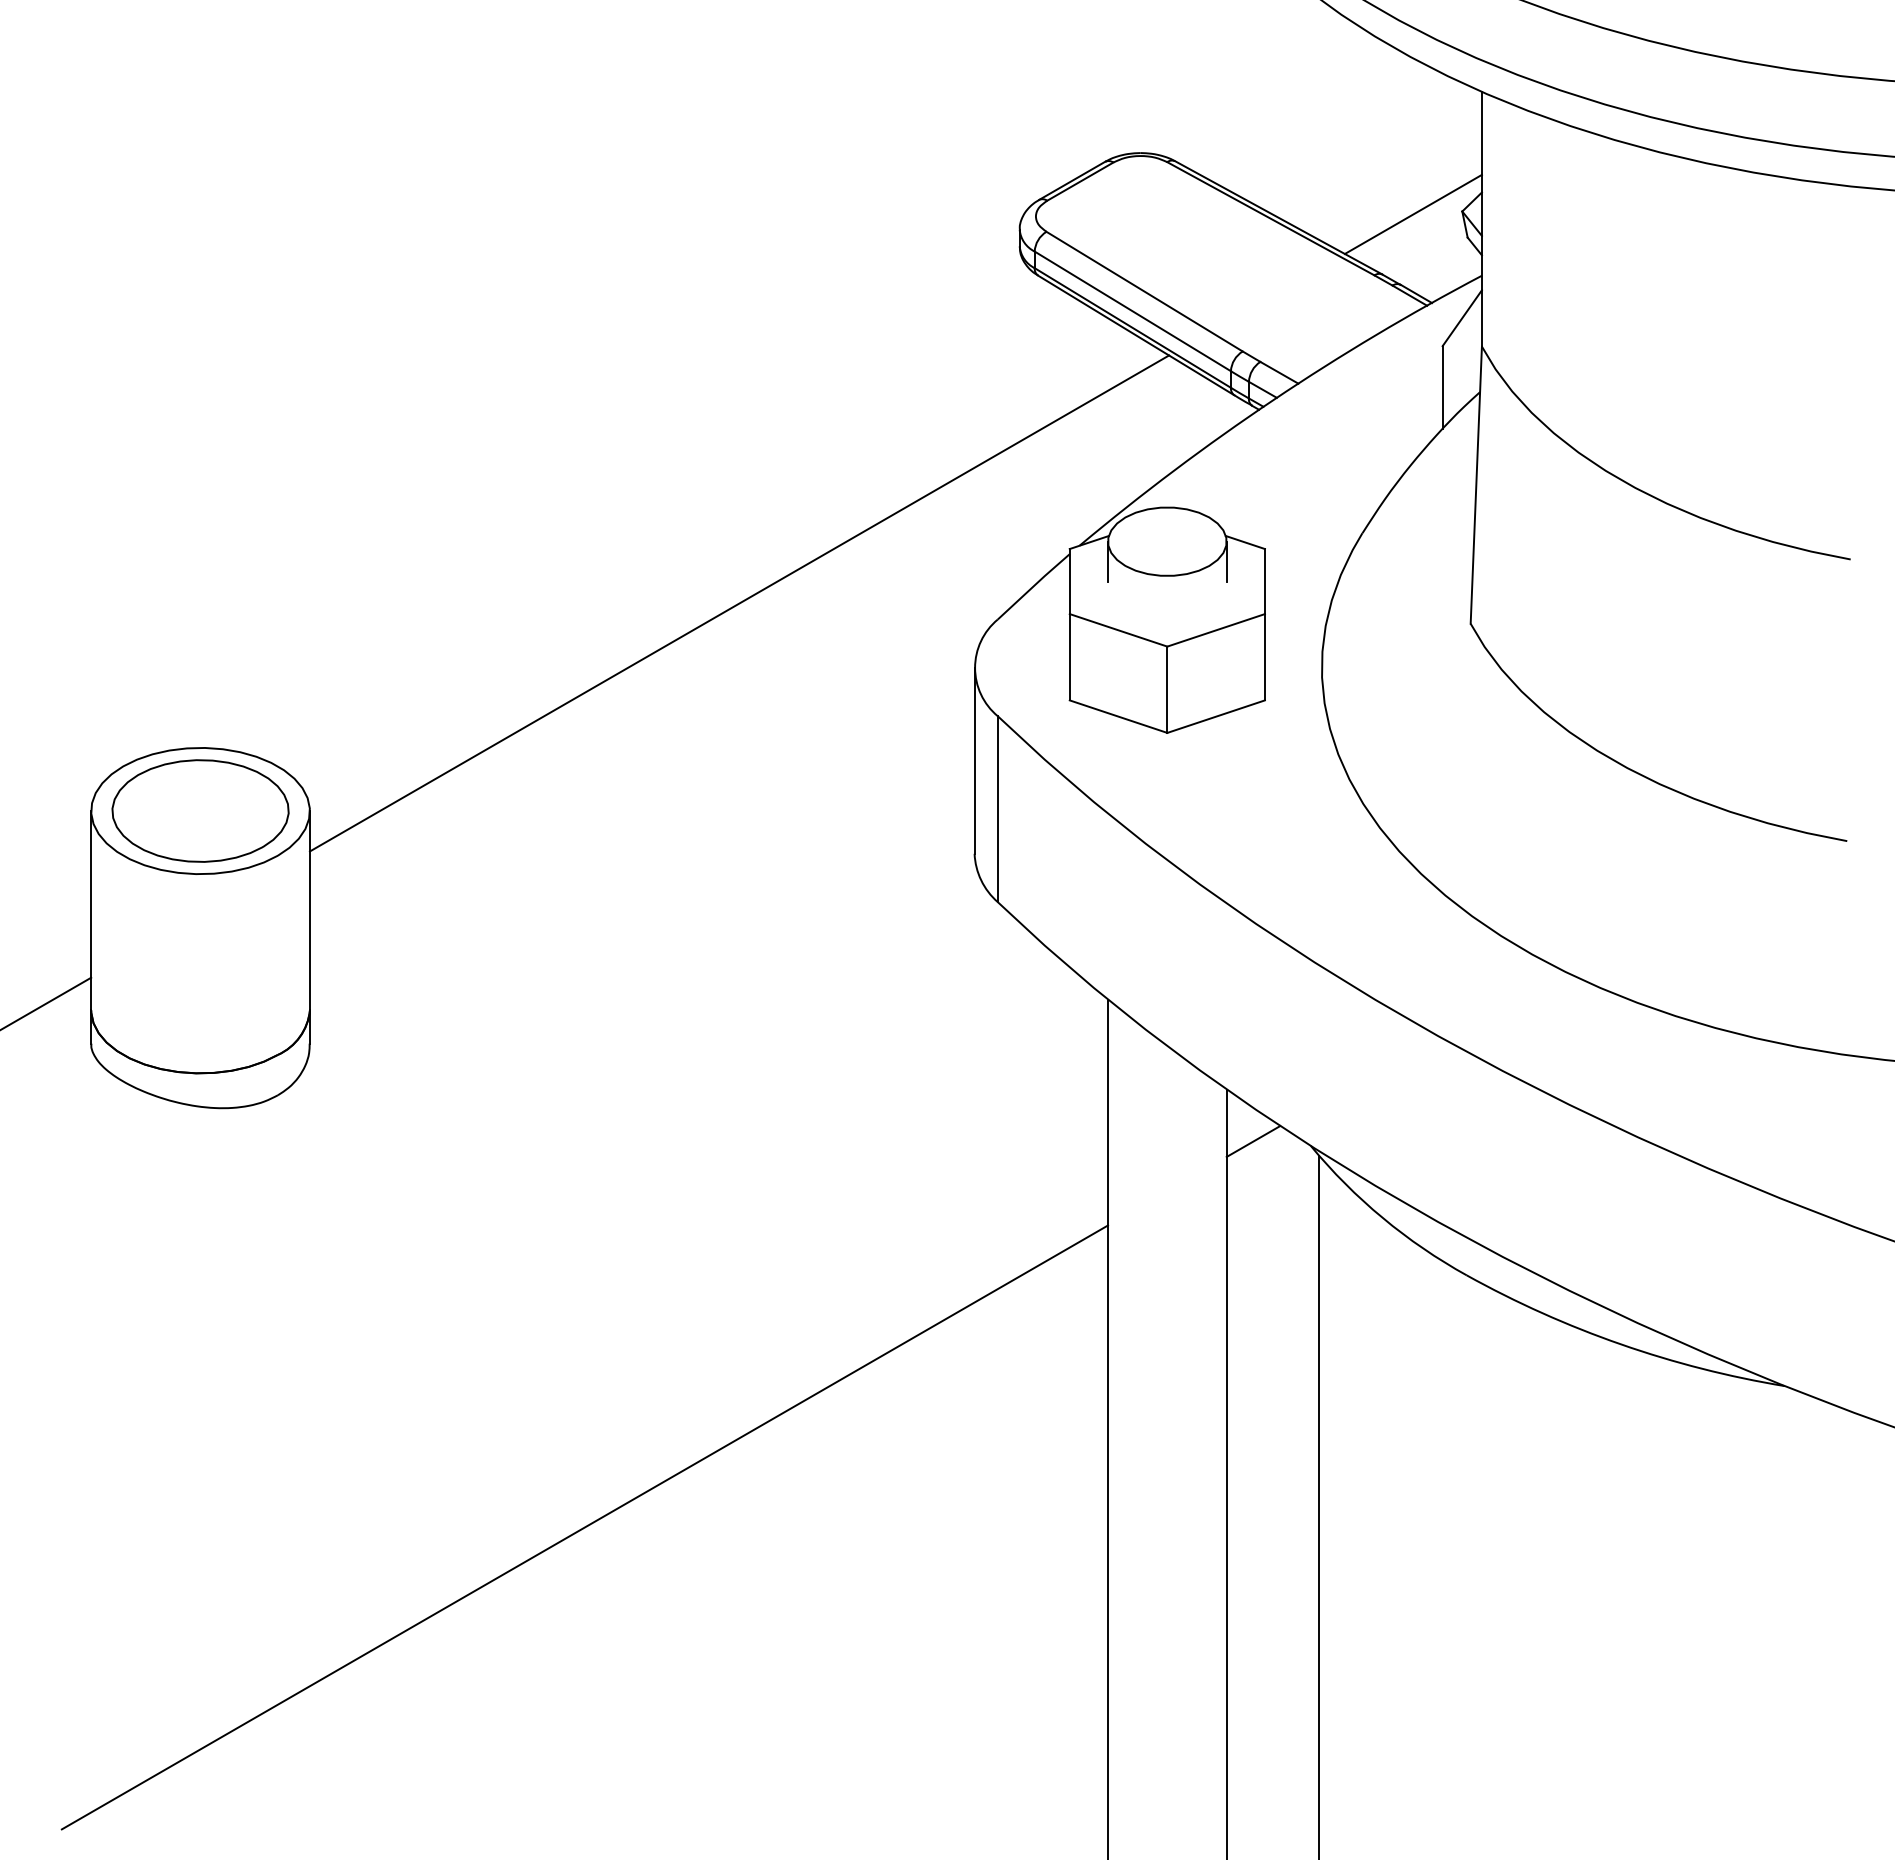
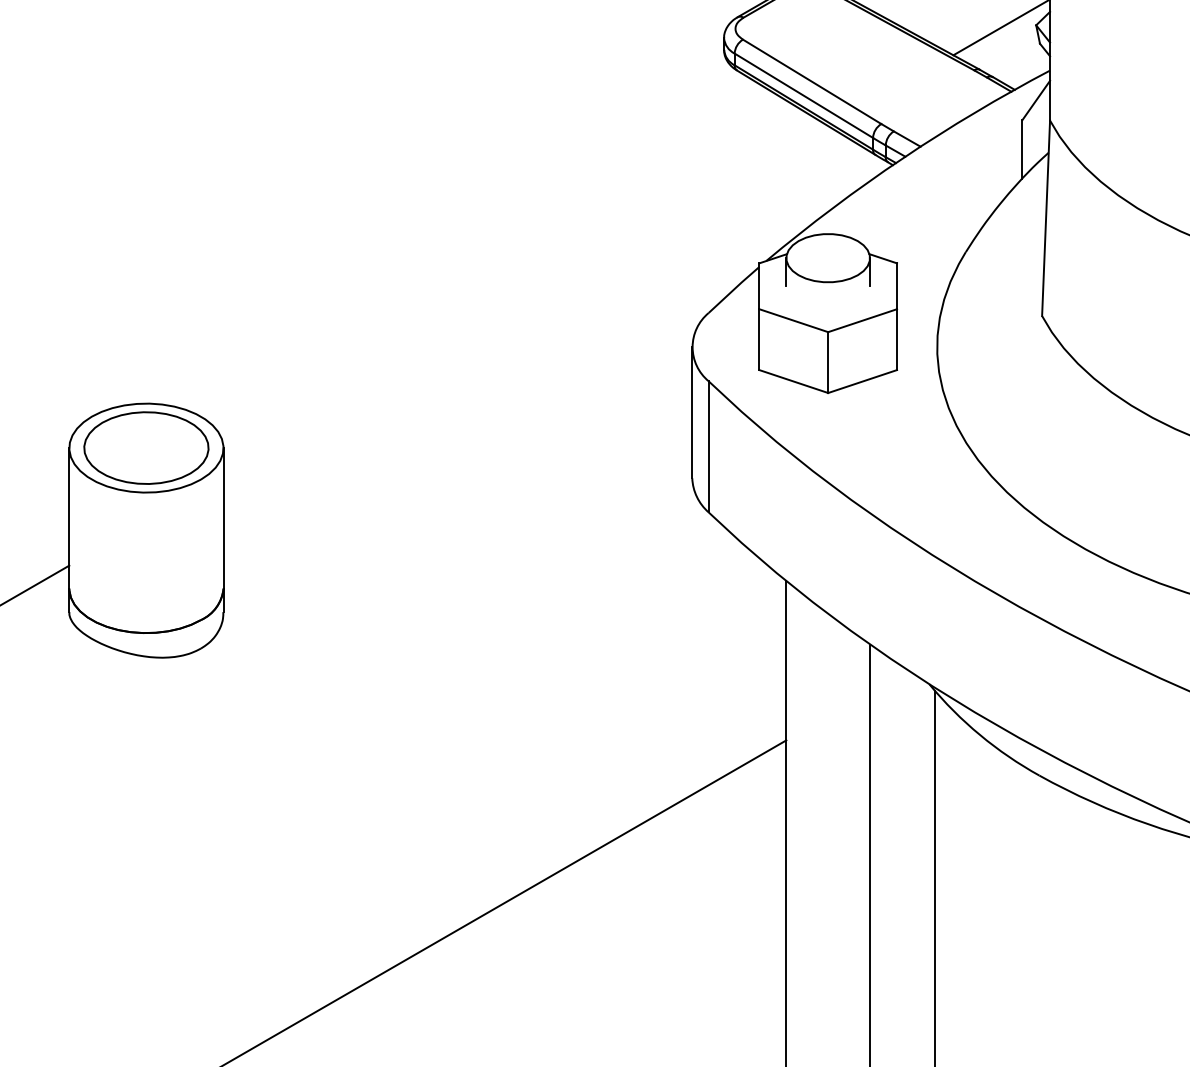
line: (739, 603) -> (526, 301), removed
line: (1253, 1141) -> (888, 681), removed

